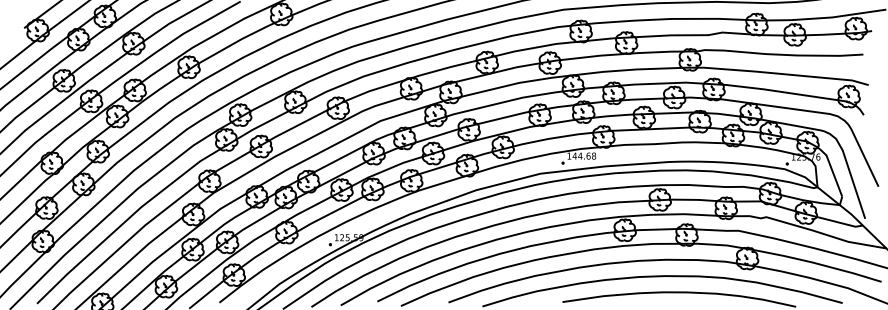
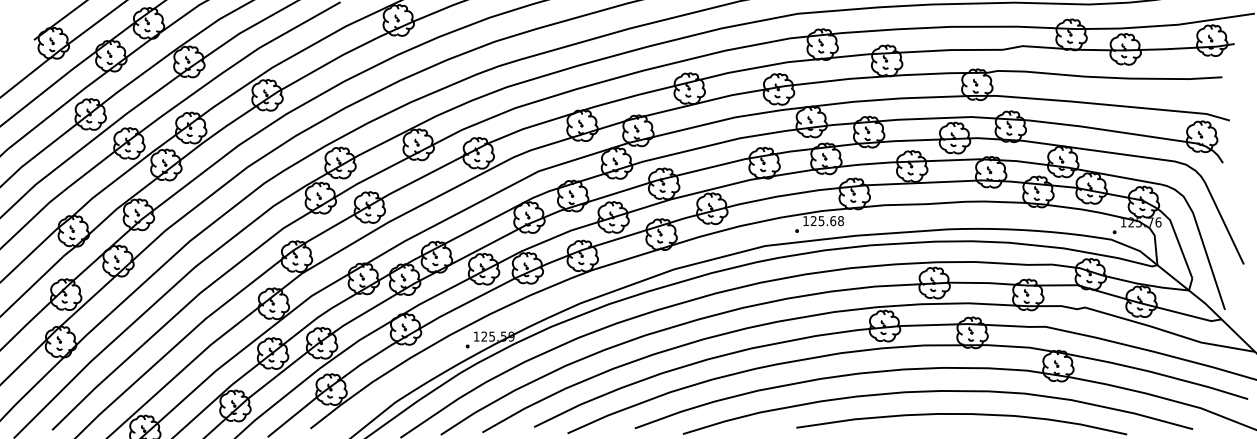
text: (577, 156) -> (817, 221), 144.68 -> 125.68

